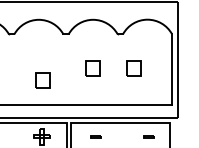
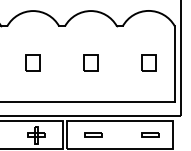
part: (133, 68) -> (148, 62), moved
part: (42, 80) -> (32, 62), moved
part: (95, 136) -> (93, 135), size x1.67
part: (148, 136) -> (149, 135), size x1.67

